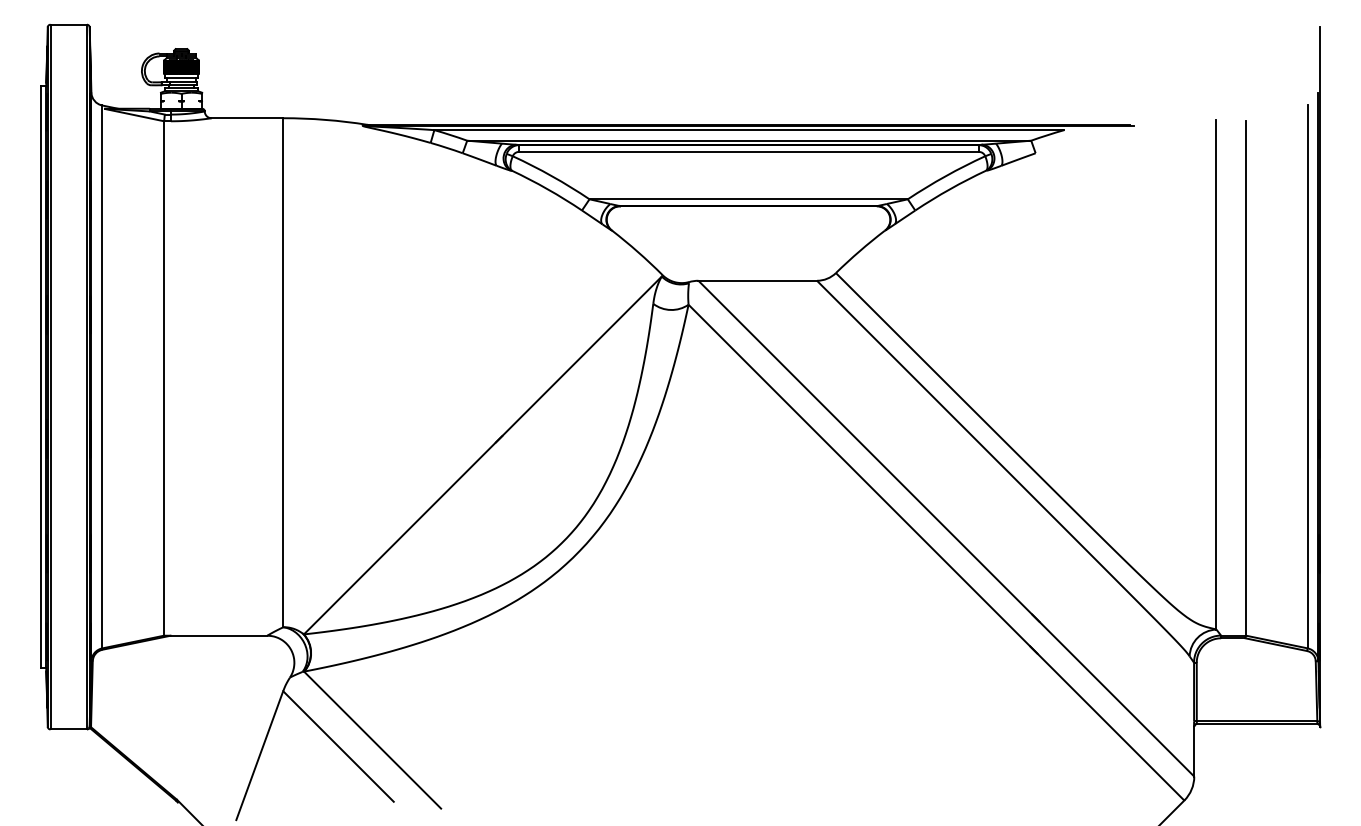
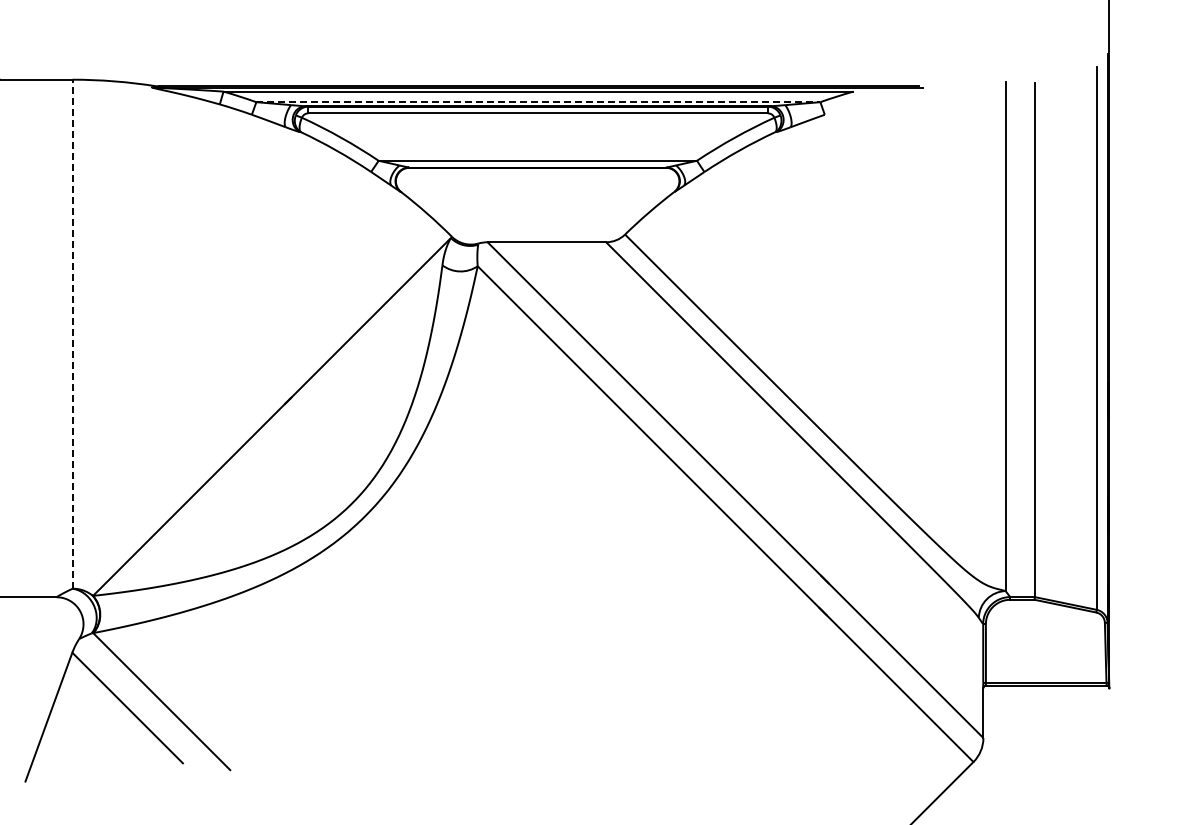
line: (749, 140) -> (538, 101), solid -> dashed
line: (283, 372) -> (72, 333), solid -> dashed

